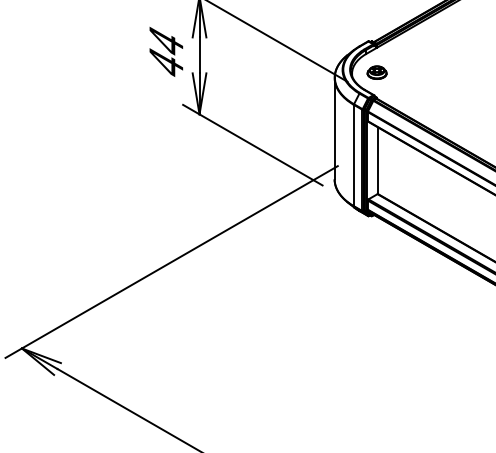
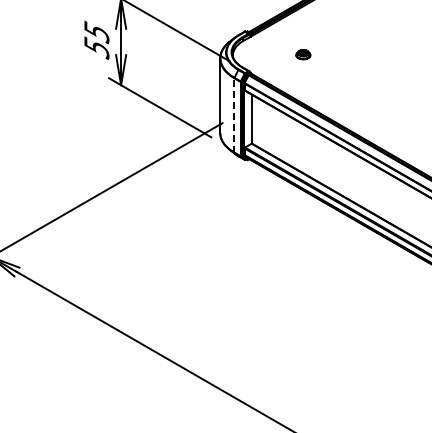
text: (165, 53) -> (96, 40), 44 -> 55
part: (377, 72) -> (303, 54), moved
line: (354, 154) -> (234, 114), solid -> dashed

